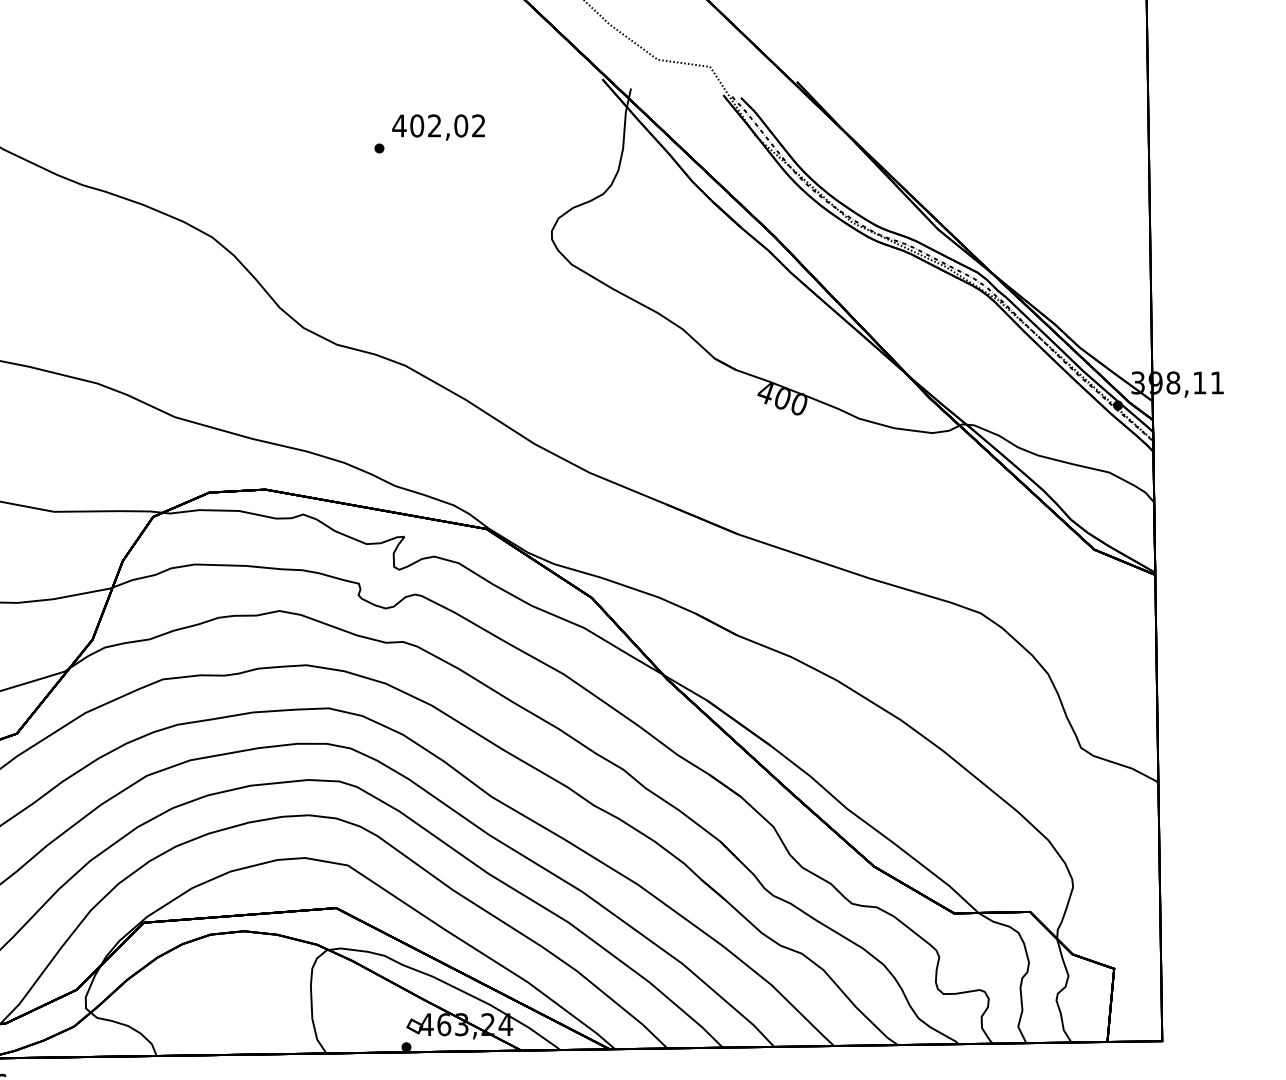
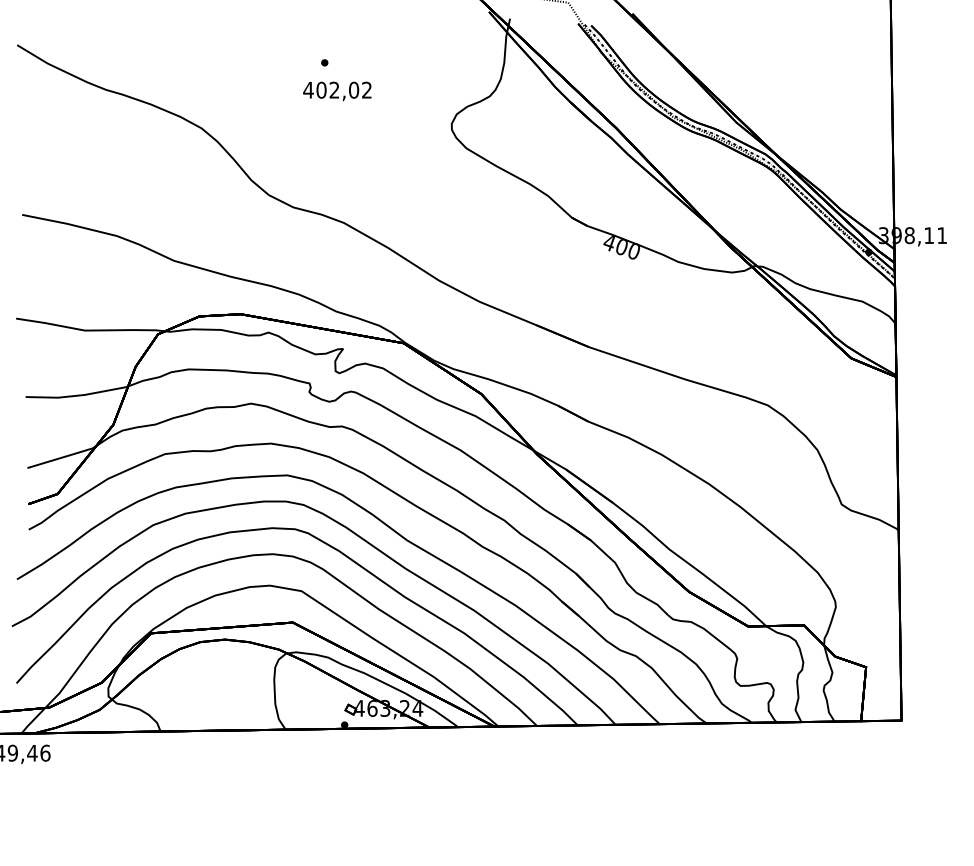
text: (438, 127) -> (337, 91), moved

